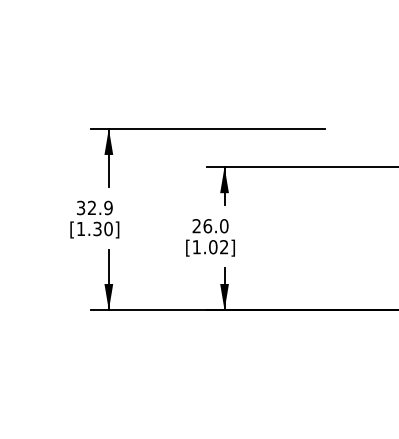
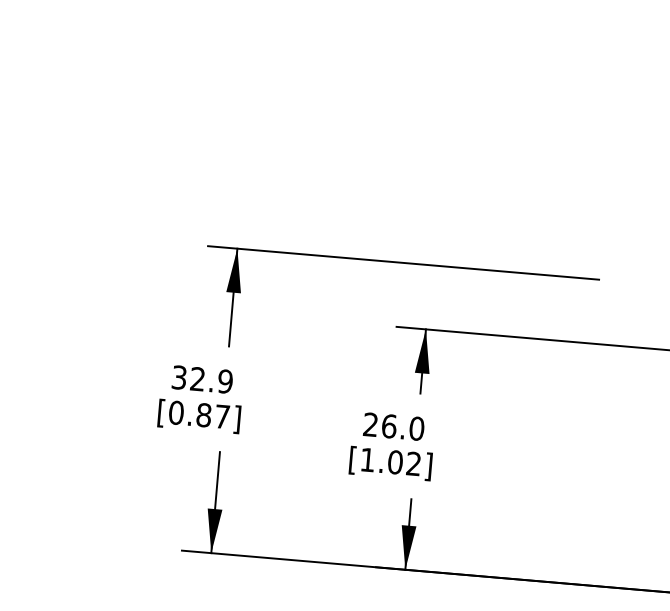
text: (94, 228) -> (199, 413), [1.30] -> [0.87]

